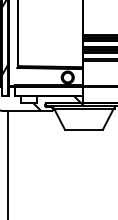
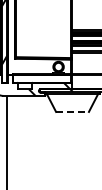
line: (85, 129) -> (73, 111), solid -> dashed

